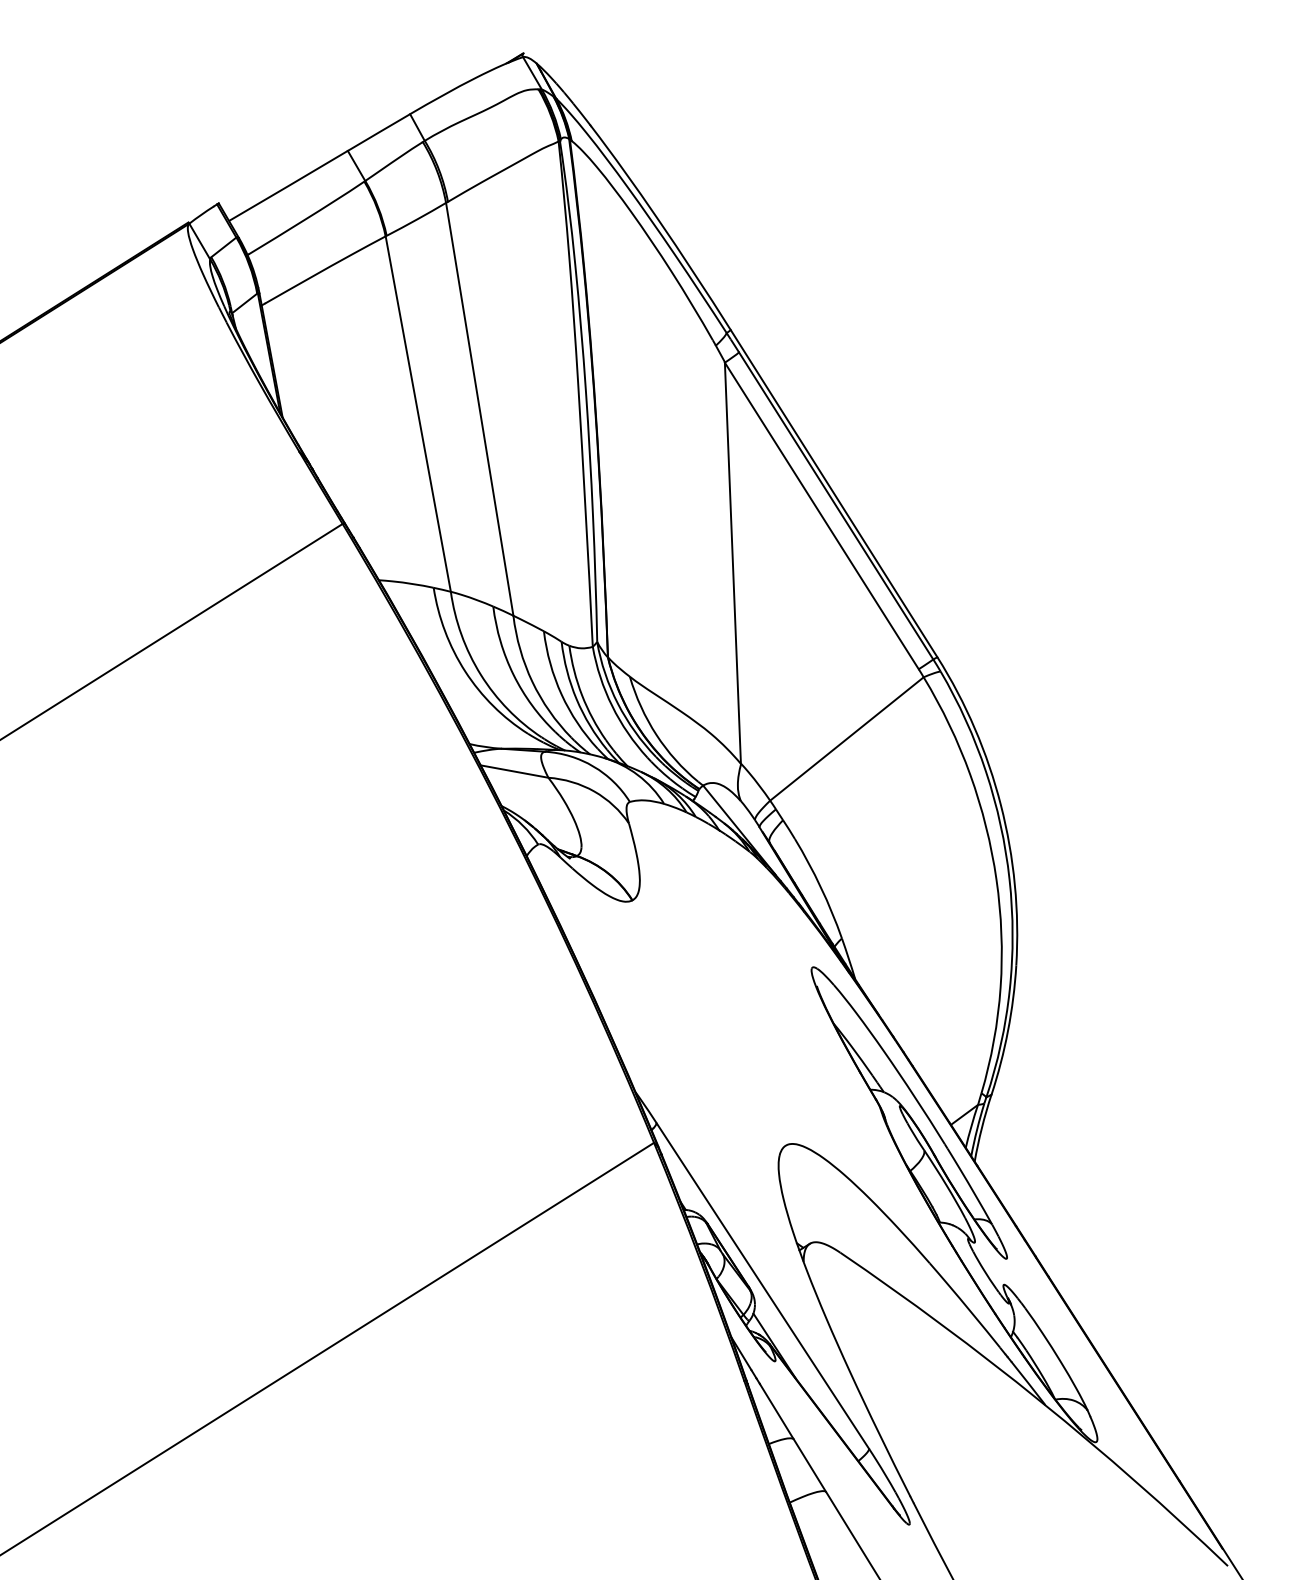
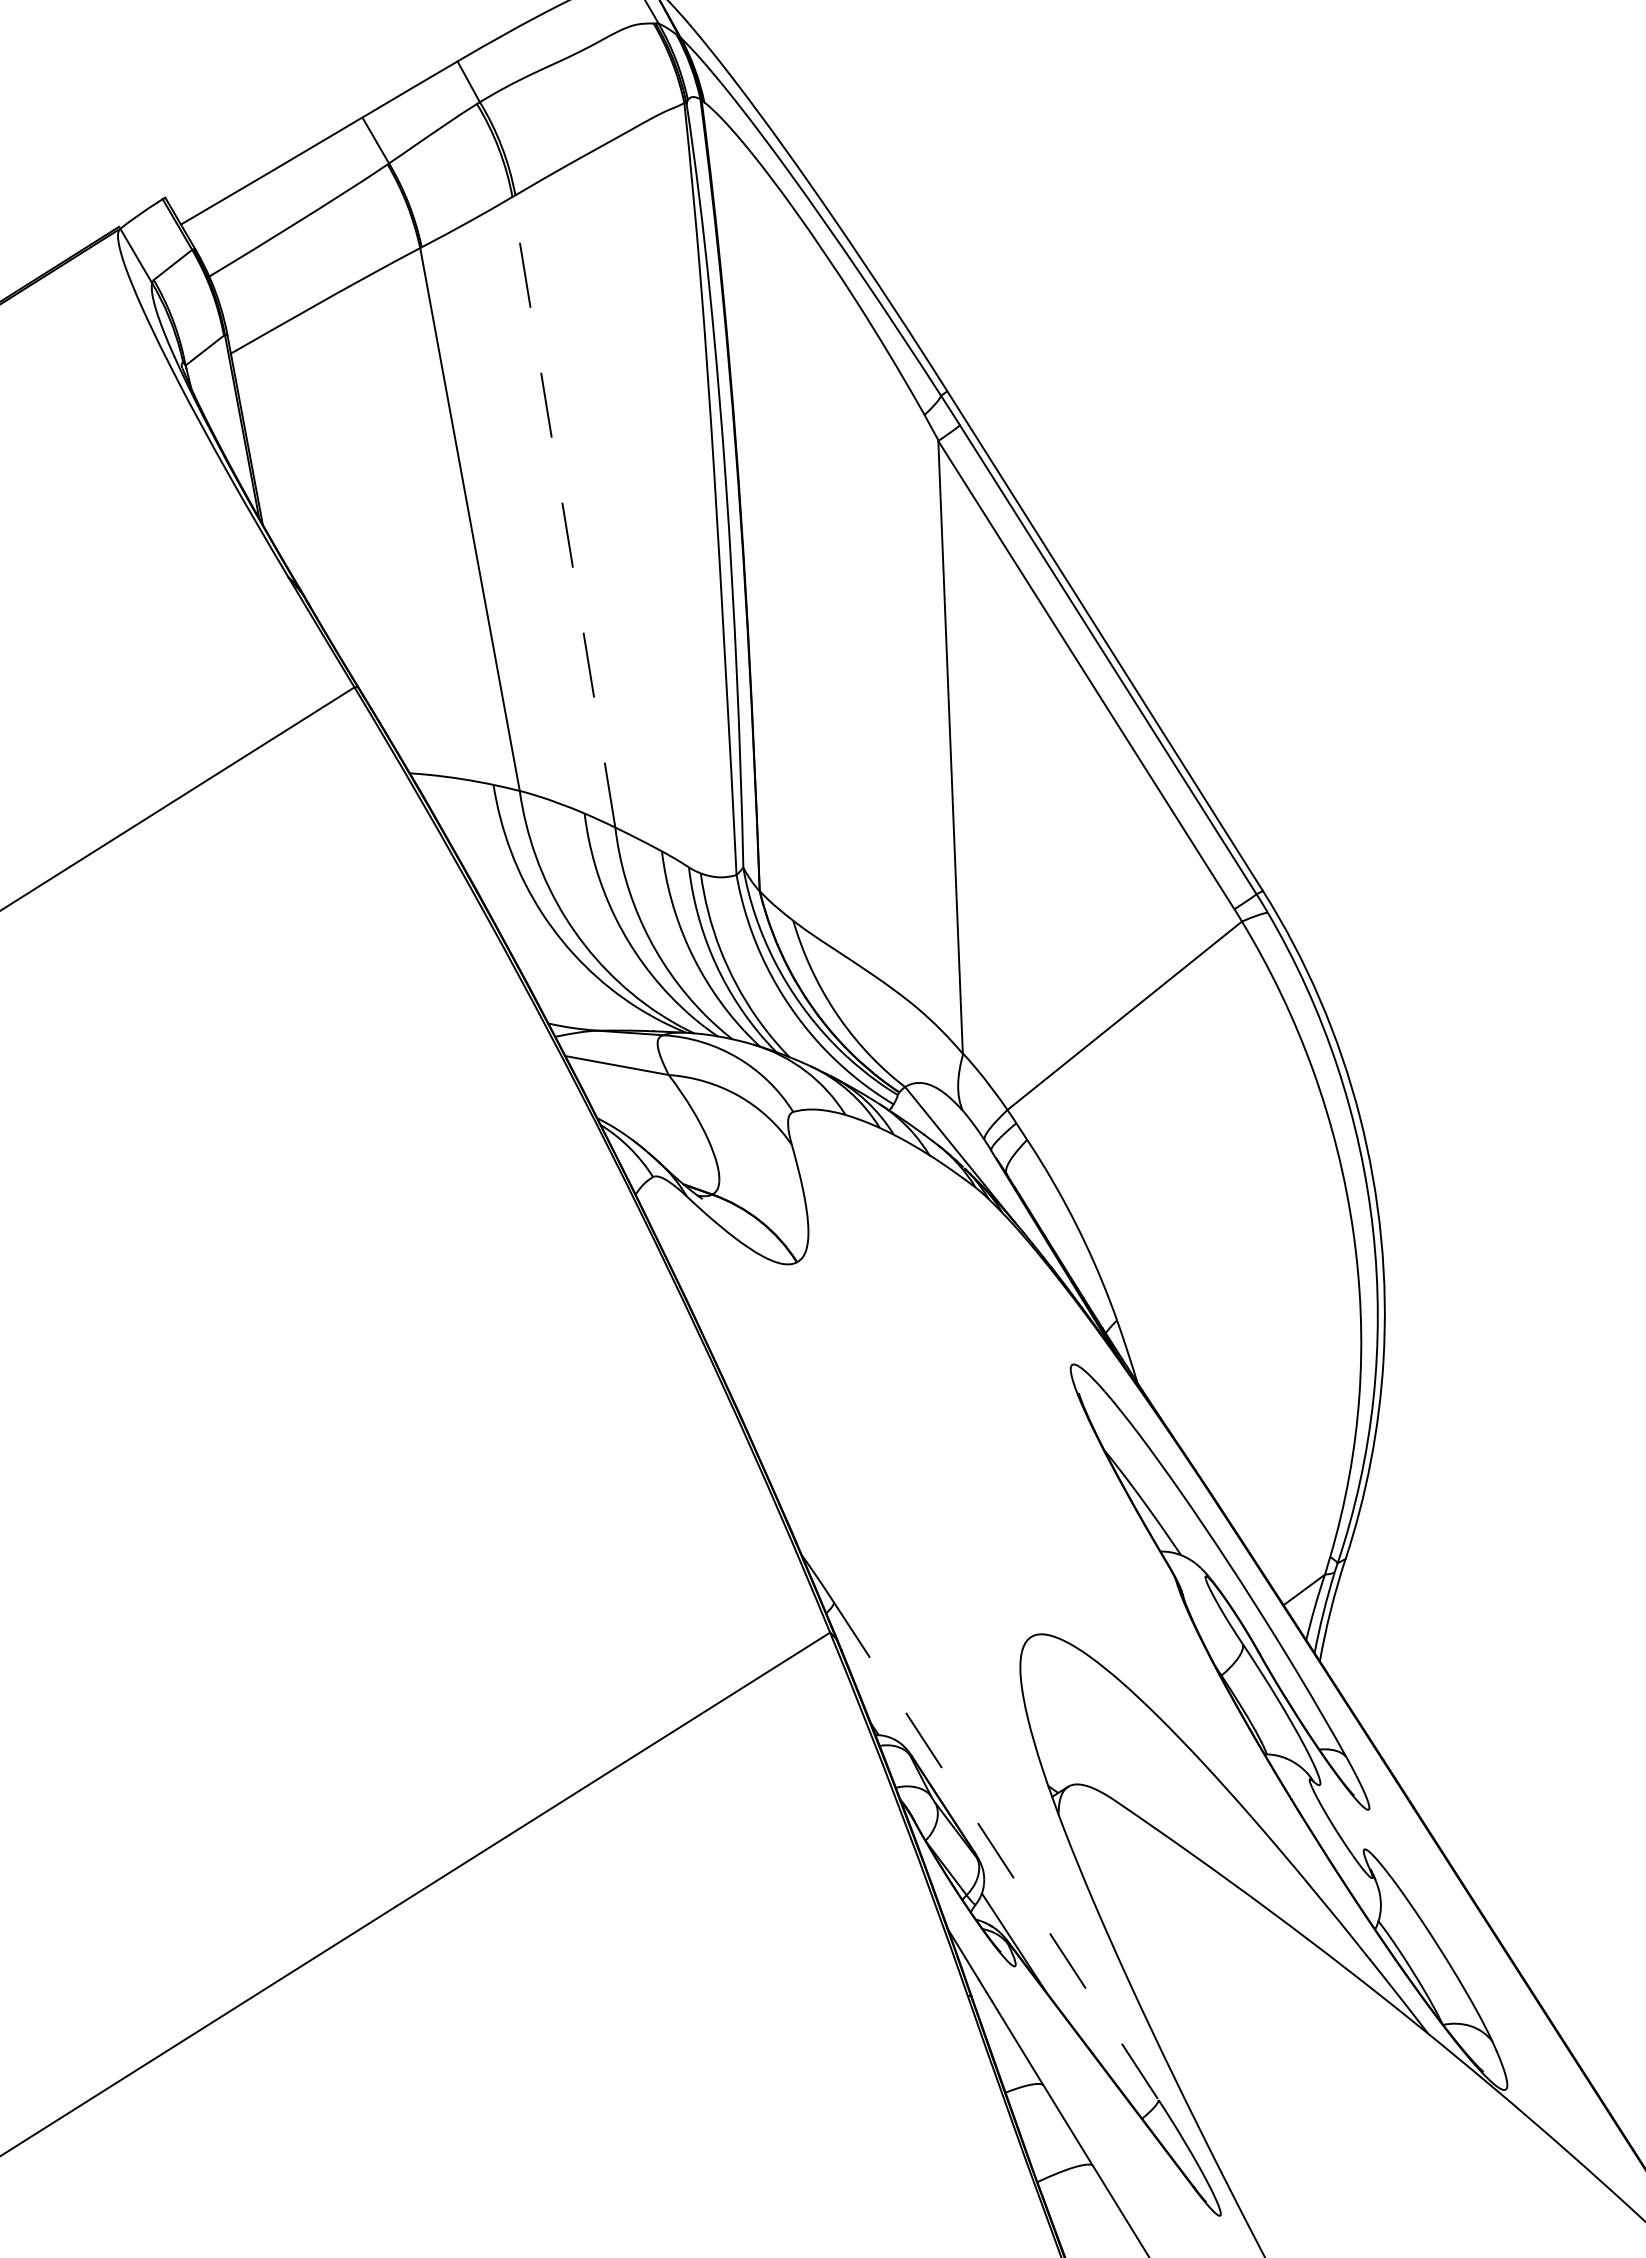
line: (479, 408) -> (563, 510), solid -> dashed
line: (763, 1286) -> (997, 1852), solid -> dashed

